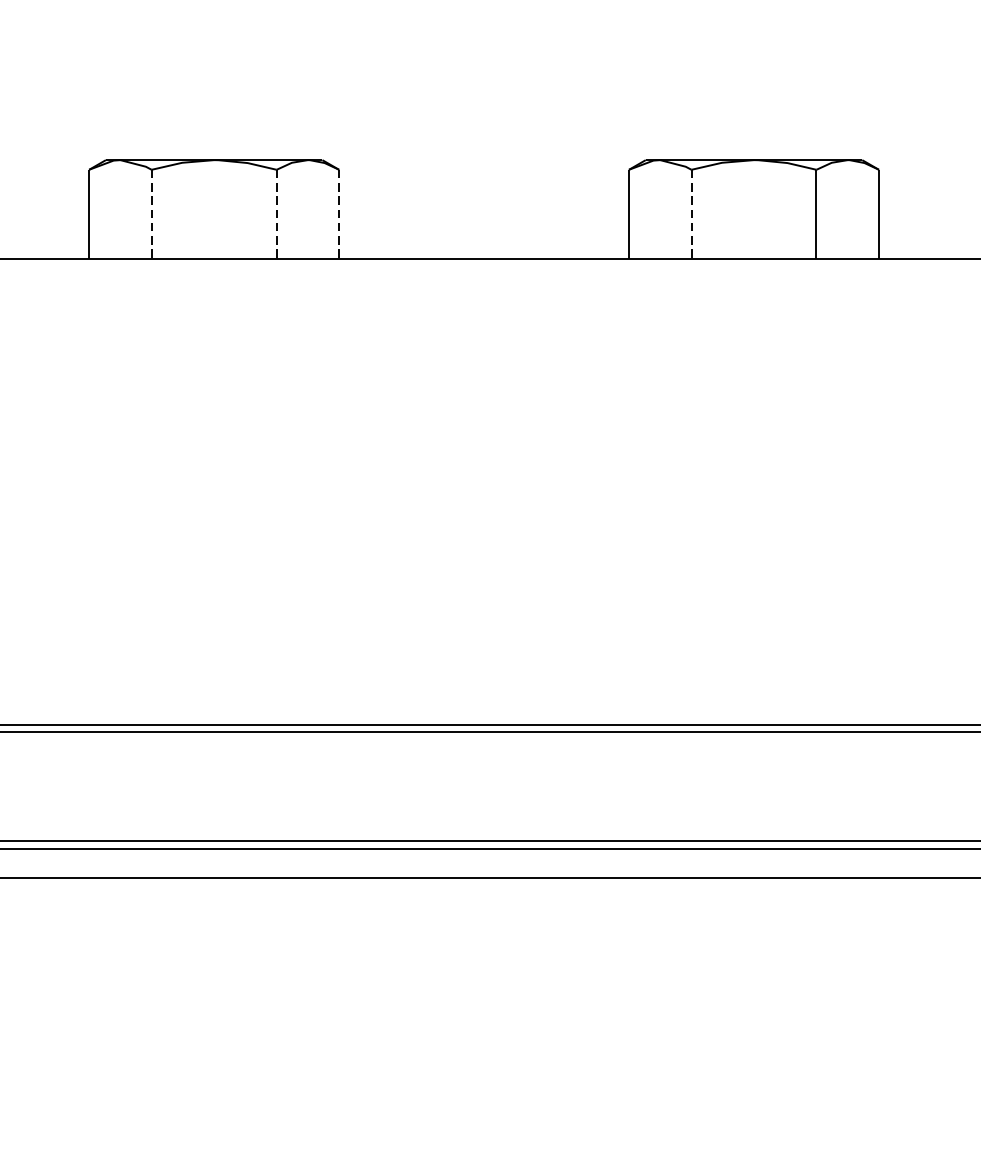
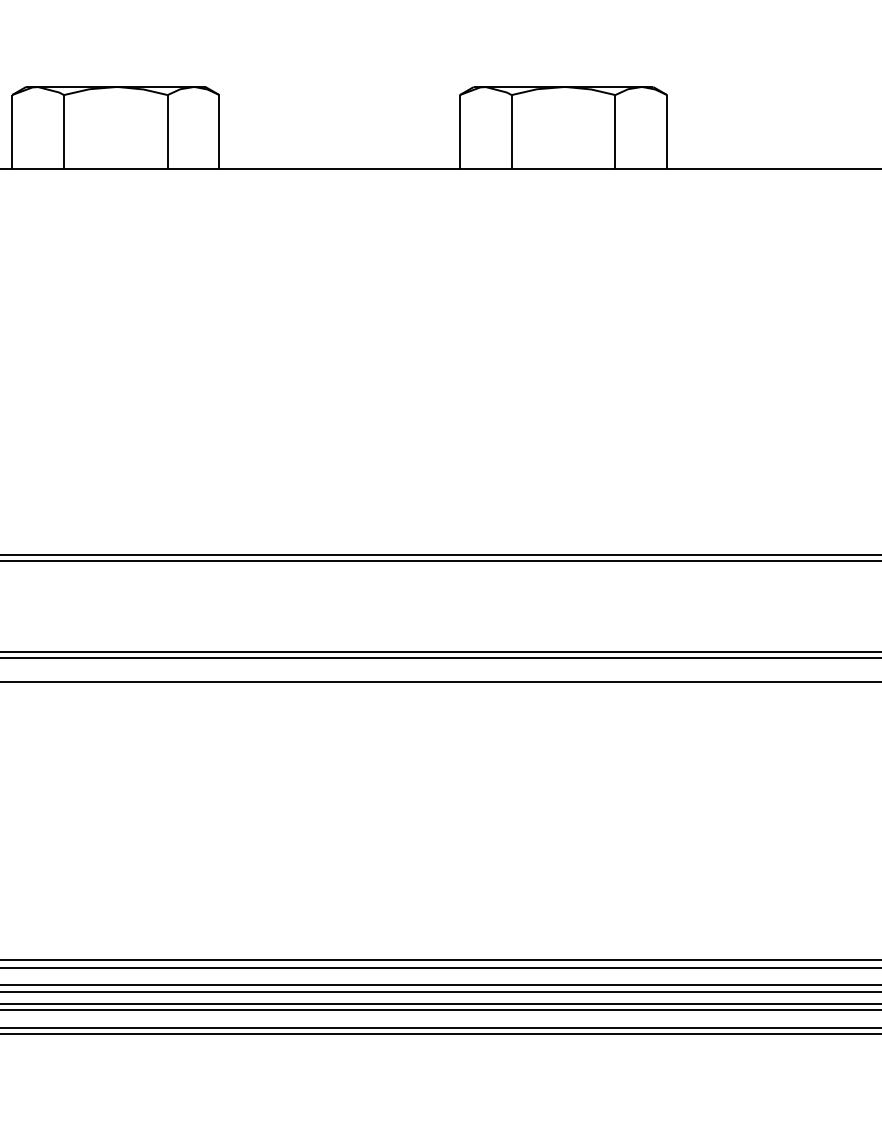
line: (152, 214) -> (64, 132), dashed -> solid
line: (276, 214) -> (167, 132), dashed -> solid
line: (339, 214) -> (219, 132), dashed -> solid
line: (691, 214) -> (511, 132), dashed -> solid

